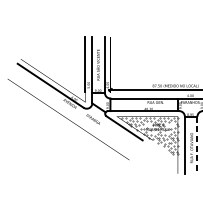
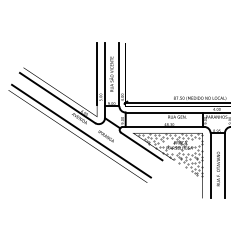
line: (71, 114) -> (81, 130), added
line: (197, 144) -> (224, 165), dashed -> solid

